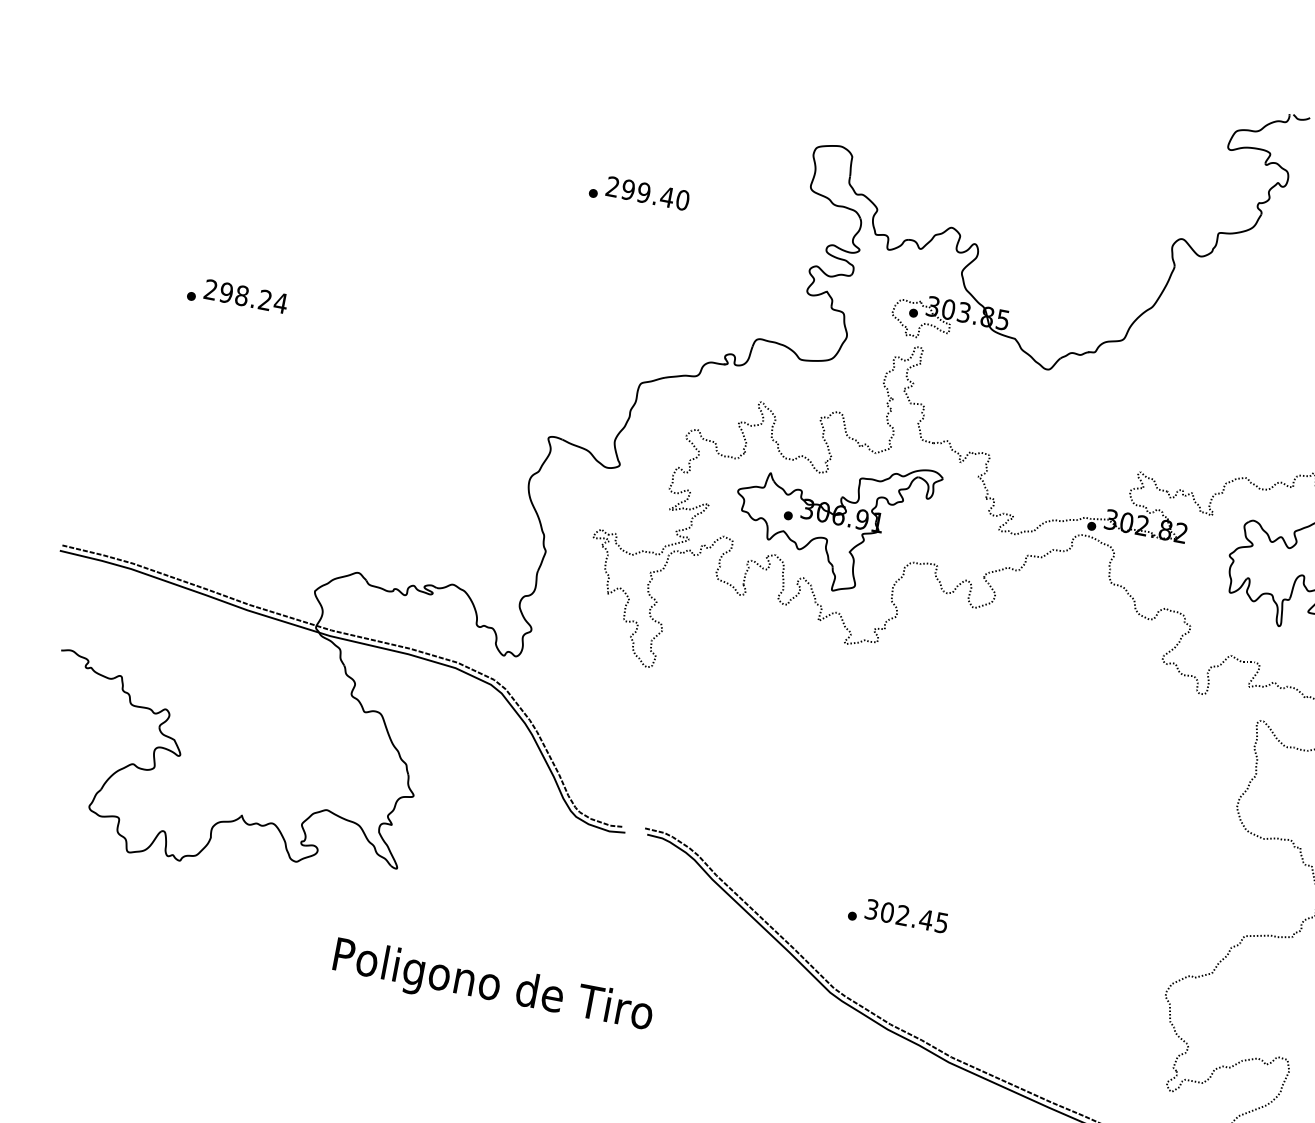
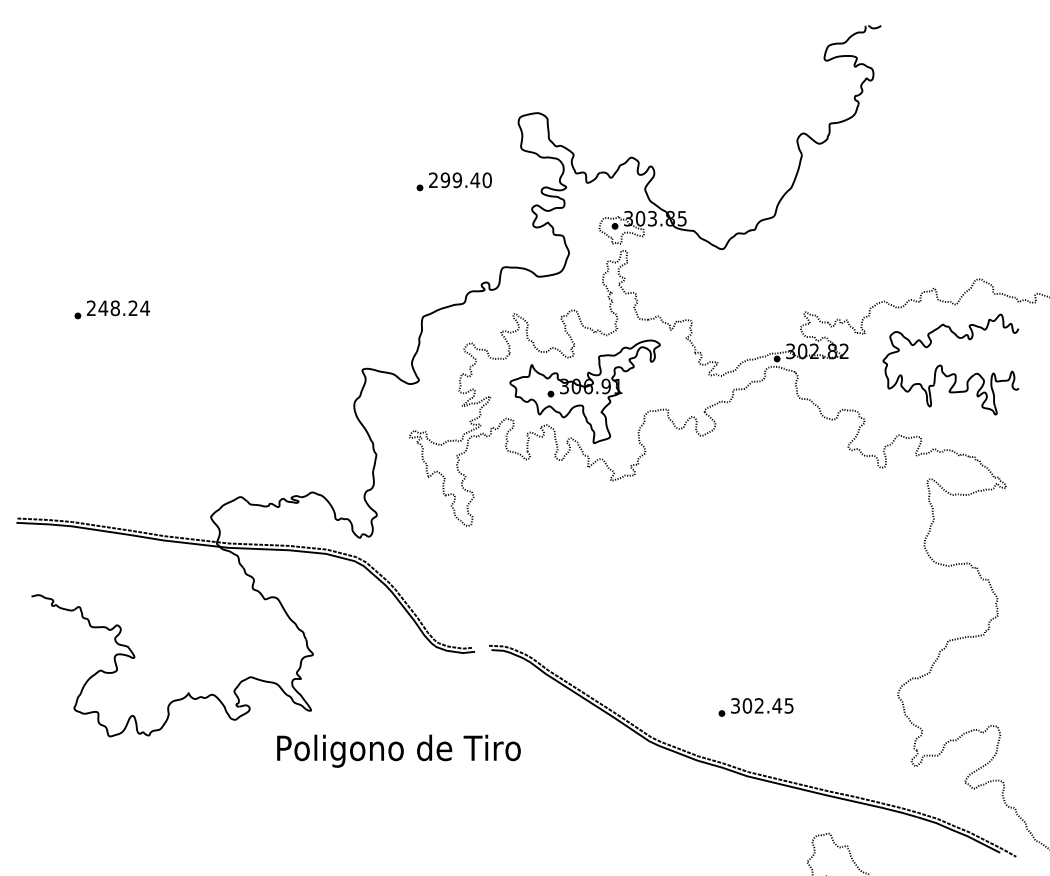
text: (638, 193) -> (453, 181), moved
text: (226, 293) -> (103, 308), 298.24 -> 248.24
text: (897, 916) -> (755, 707), moved
text: (492, 986) -> (398, 750), moved

